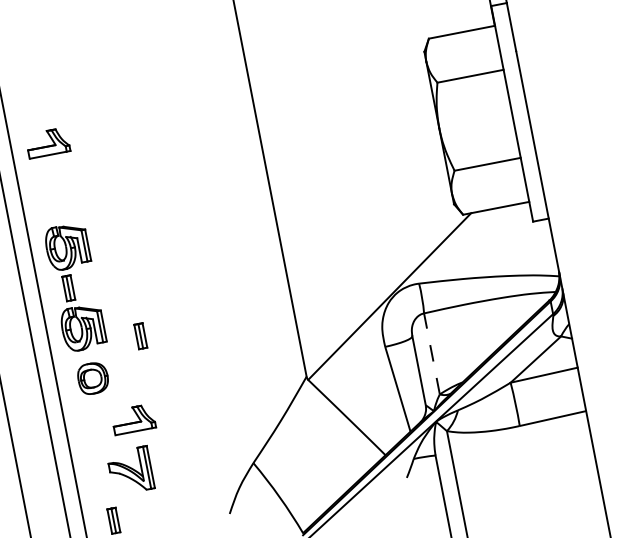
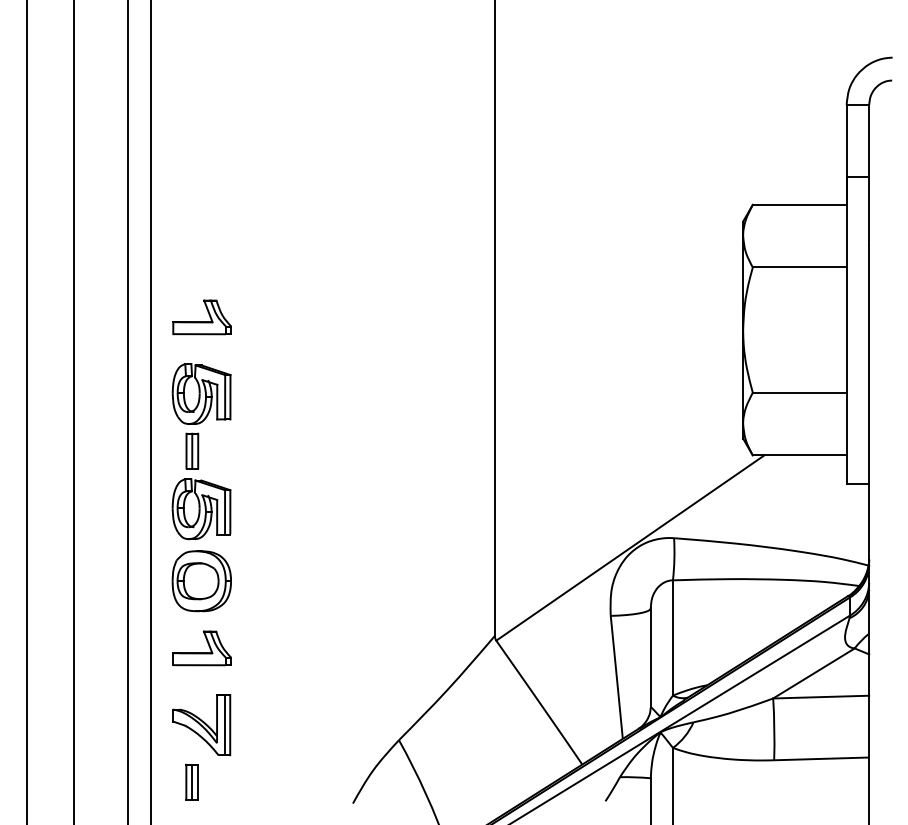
part: (47, 143) -> (201, 317), moved
part: (140, 335) -> (278, 535), removed
line: (431, 353) -> (672, 637), dashed -> solid
part: (93, 378) -> (201, 581), size x1.43
part: (133, 419) -> (201, 648), moved
part: (130, 471) -> (201, 725), moved

